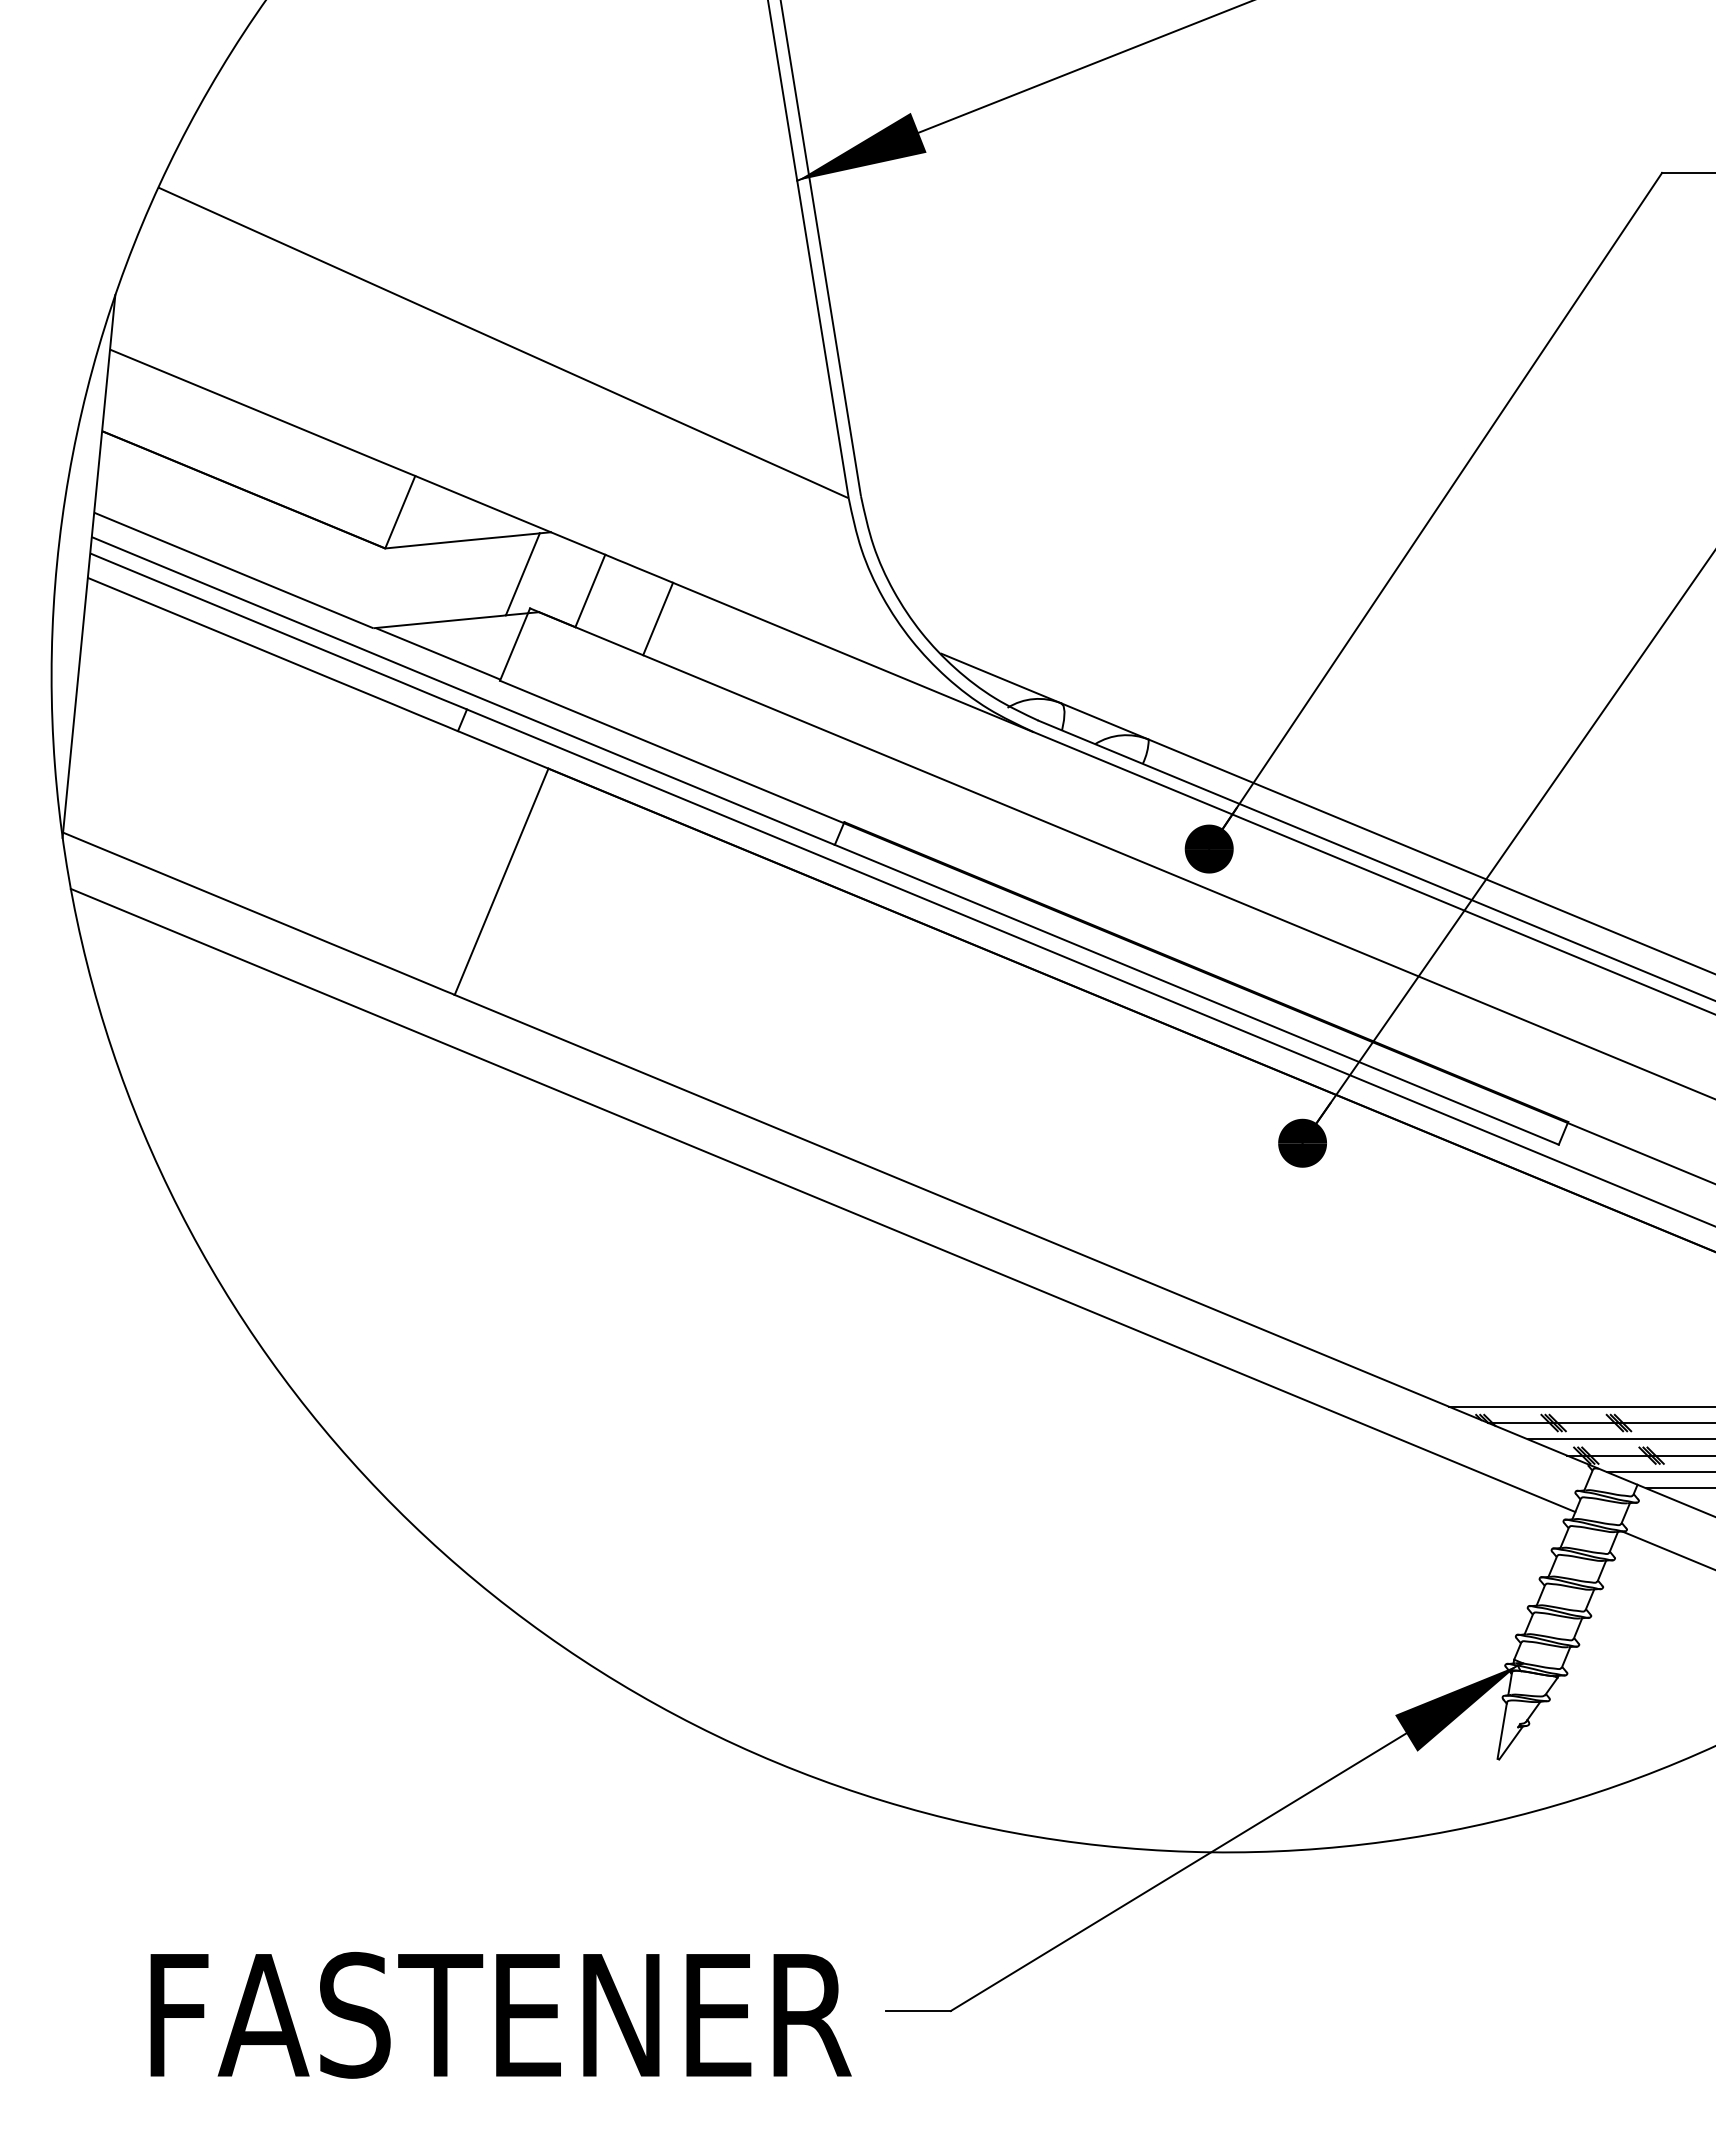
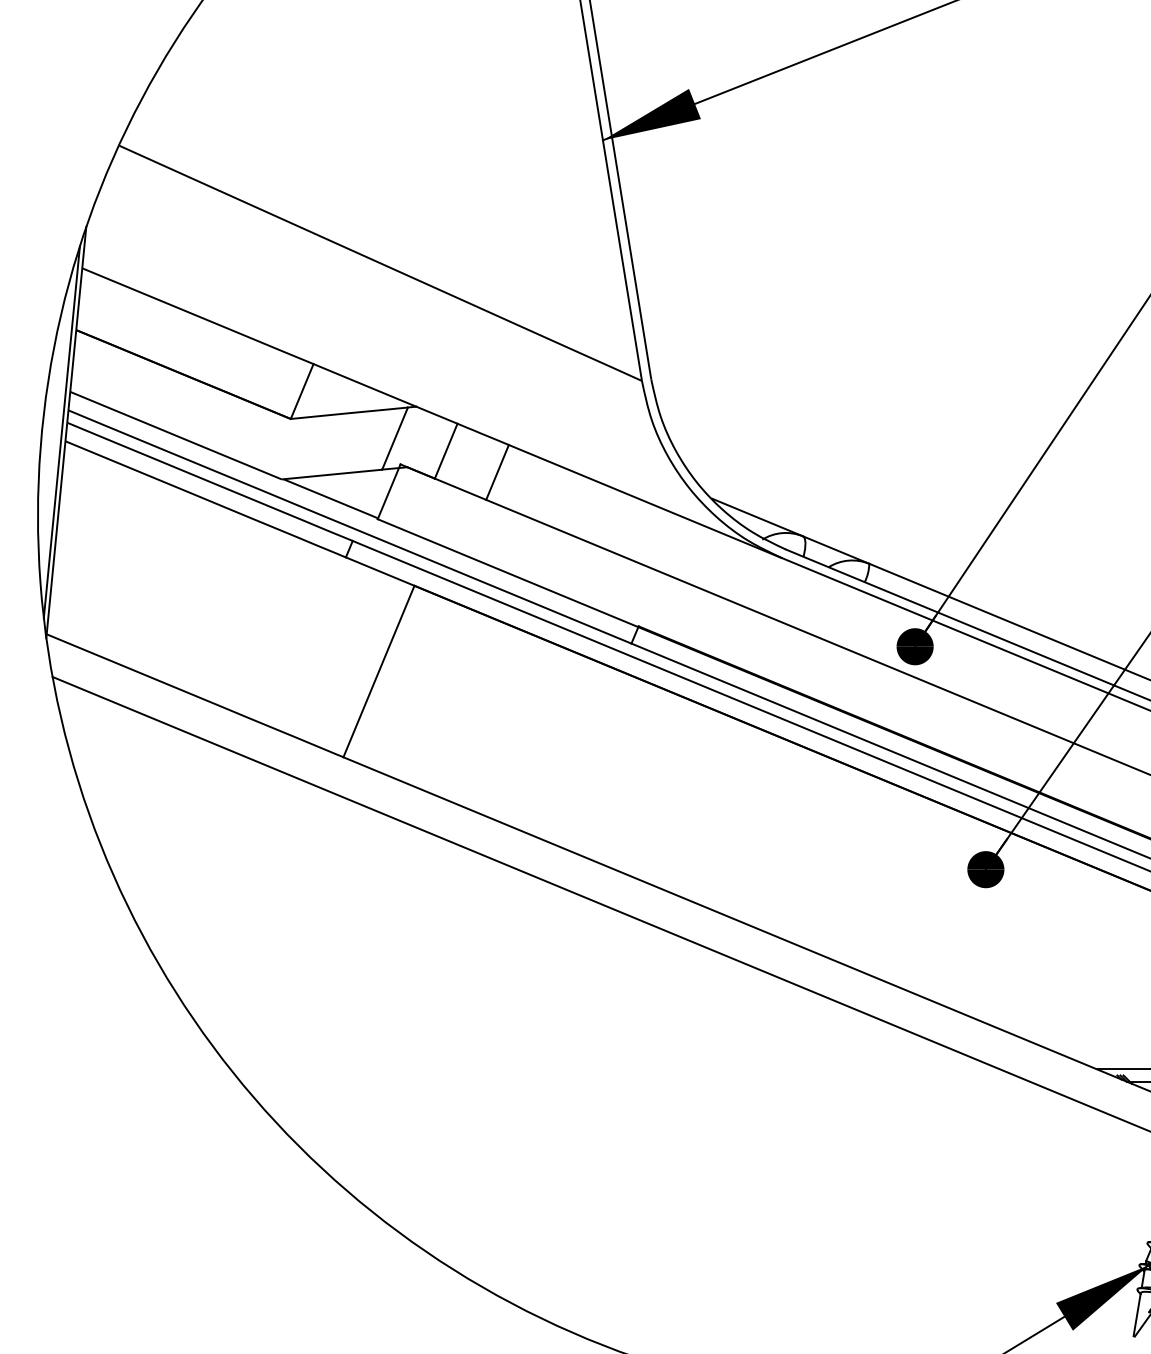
line: (82, 565) -> (61, 431), added

